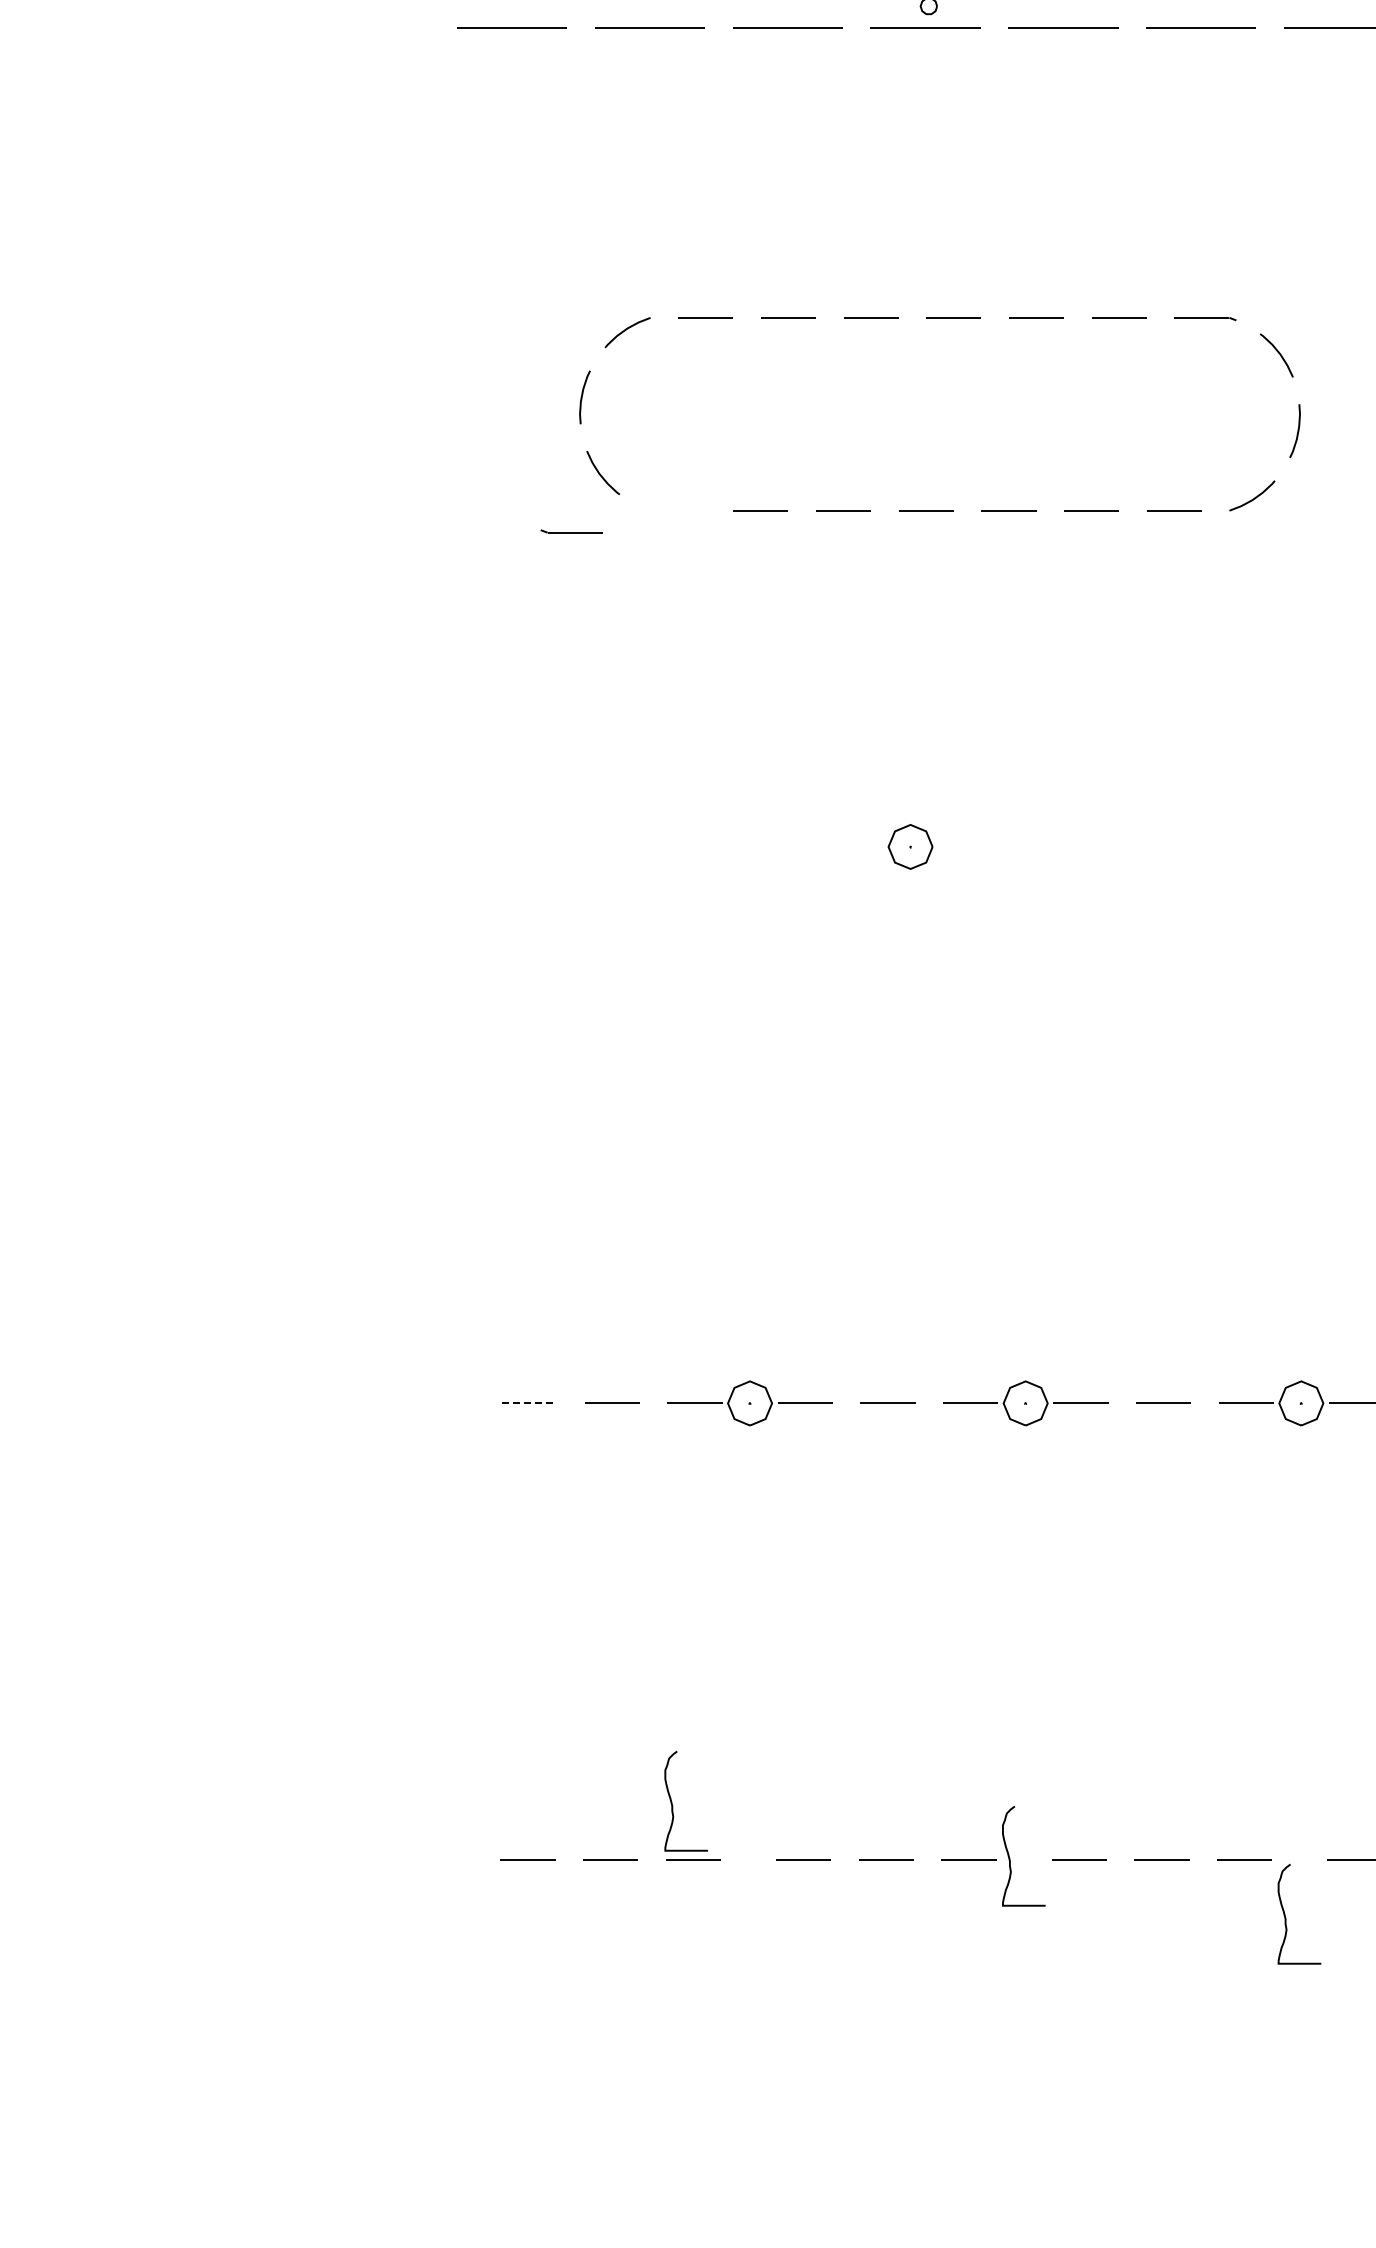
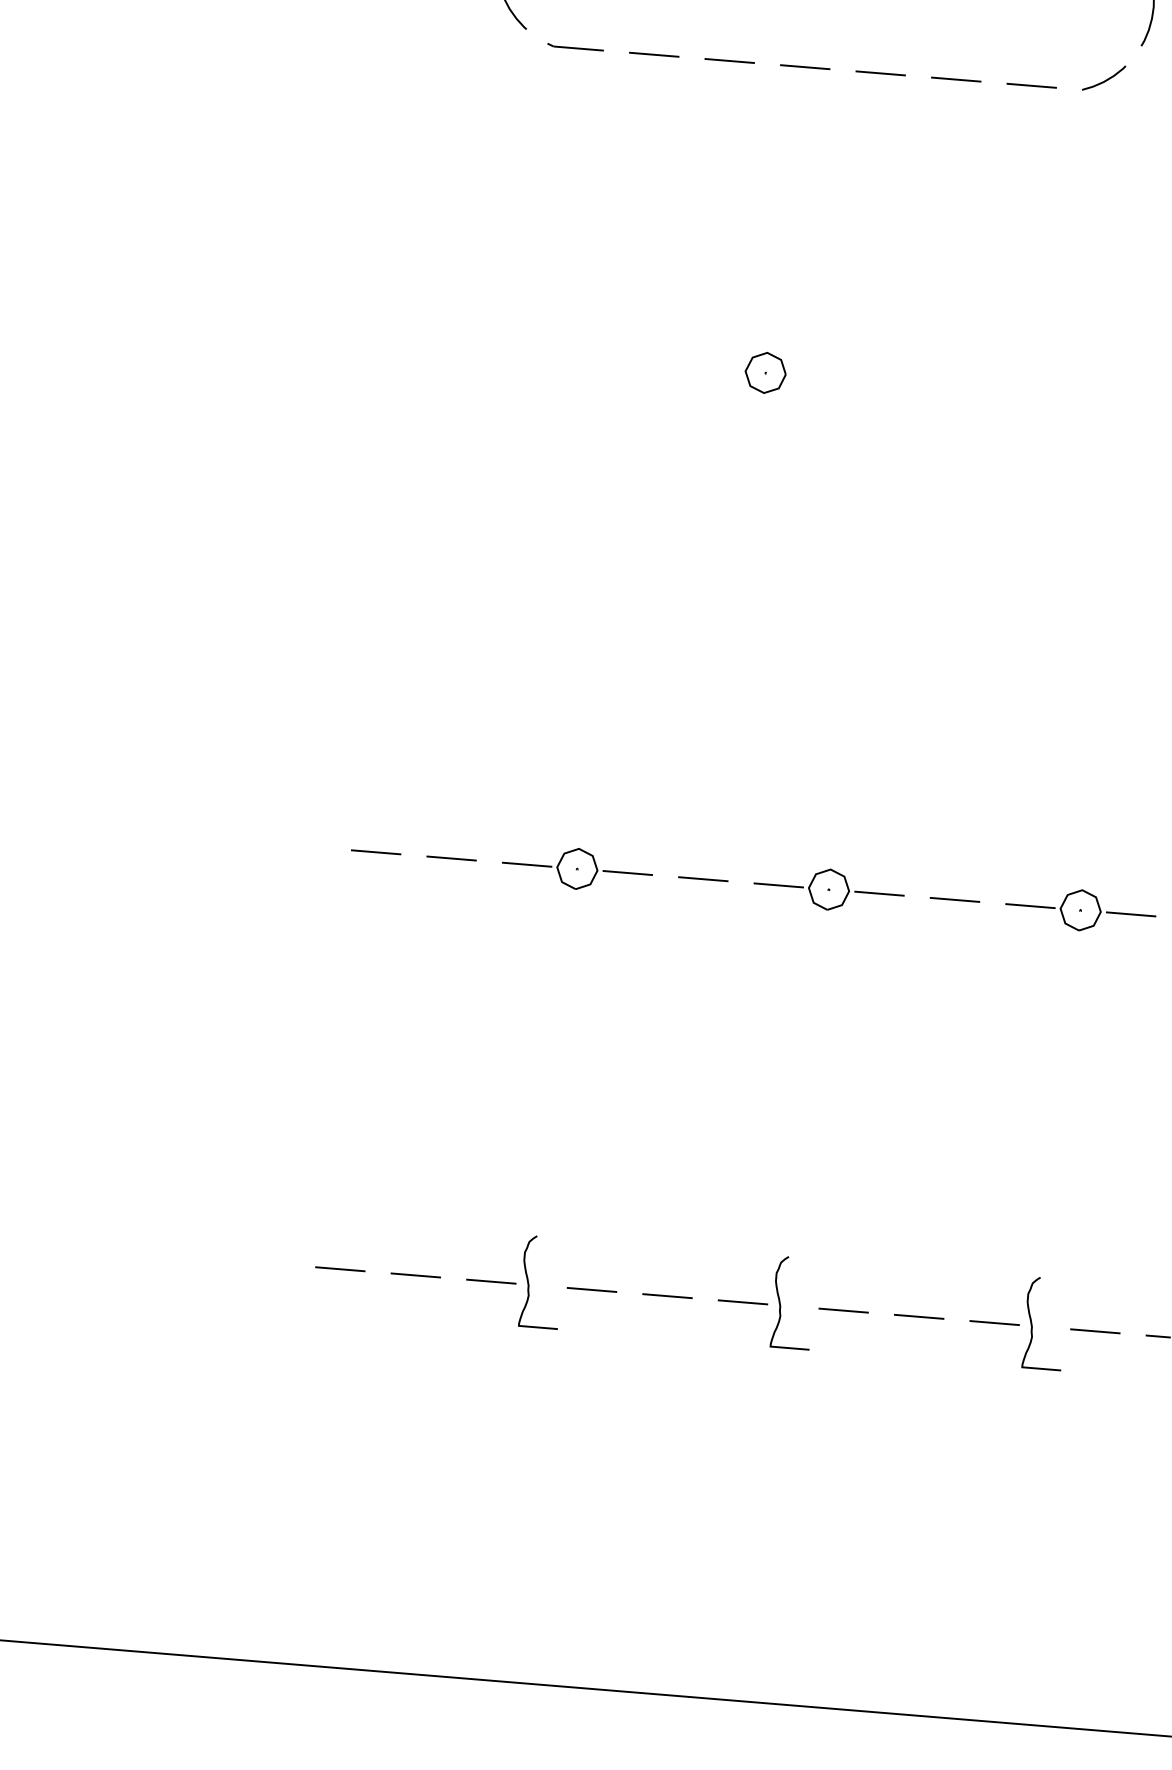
part: (571, 531) -> (575, 47), moved
line: (529, 1403) -> (375, 852), dashed -> solid
curve: (673, 1805) -> (529, 1285), moved
curve: (1286, 1917) -> (1032, 1325), moved

